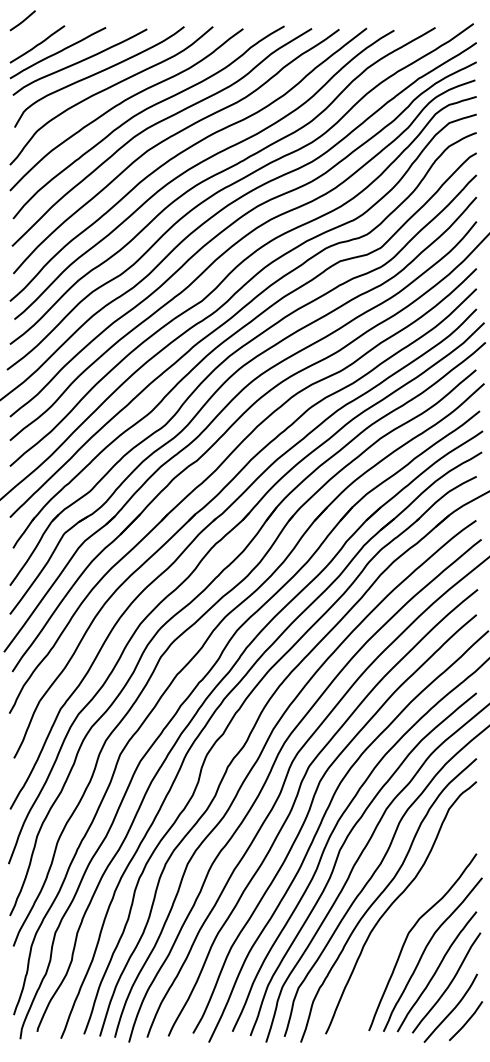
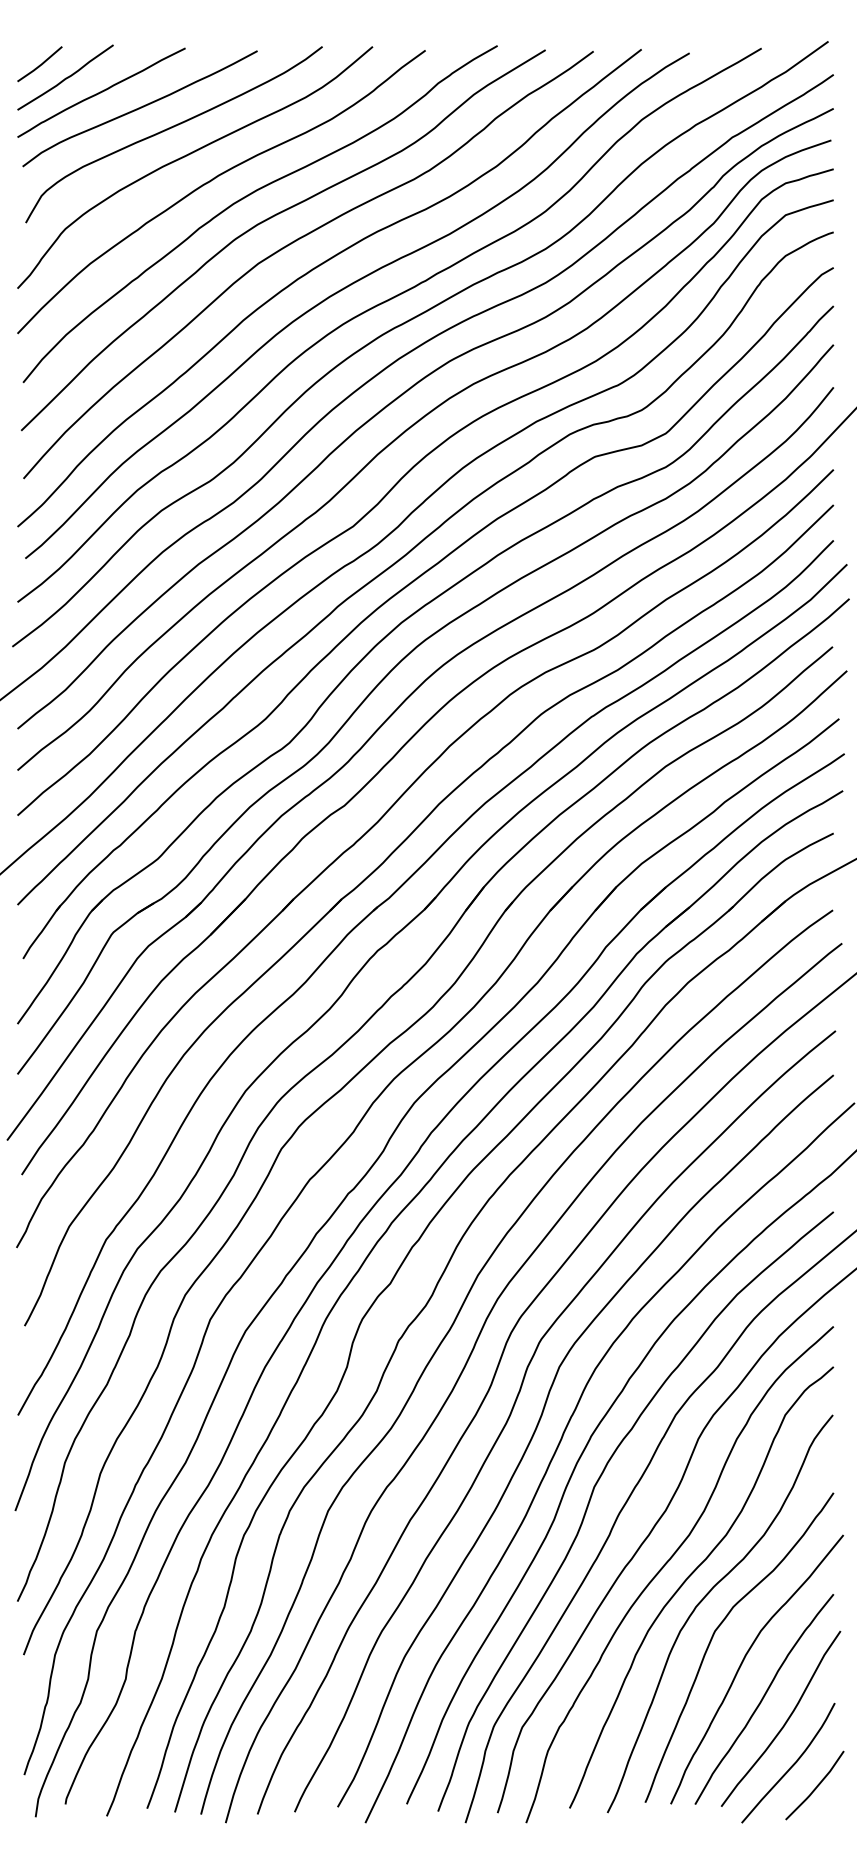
line: (22, 20) -> (39, 63), moved
curve: (403, 914) -> (705, 1599), added

